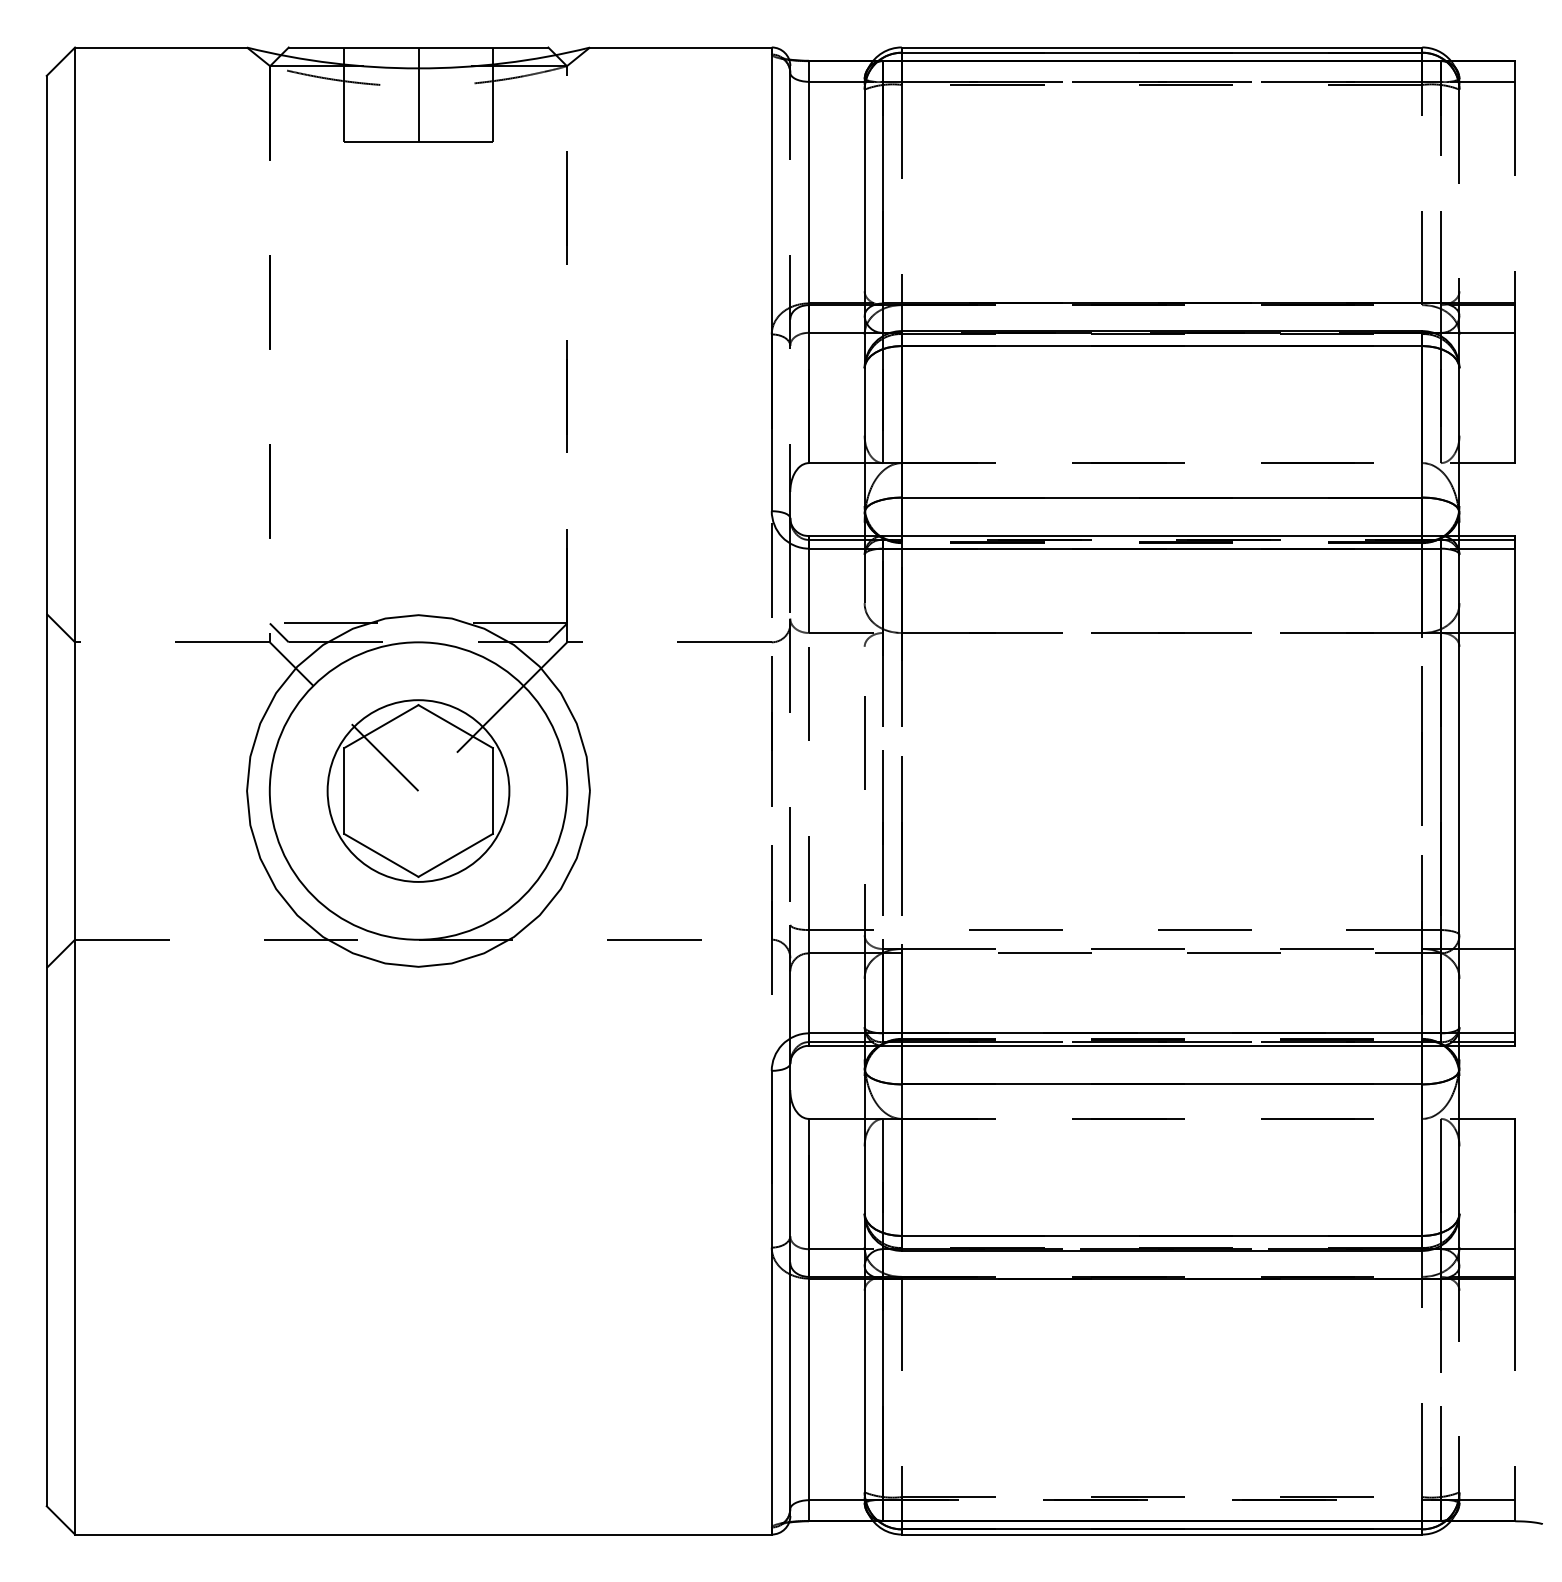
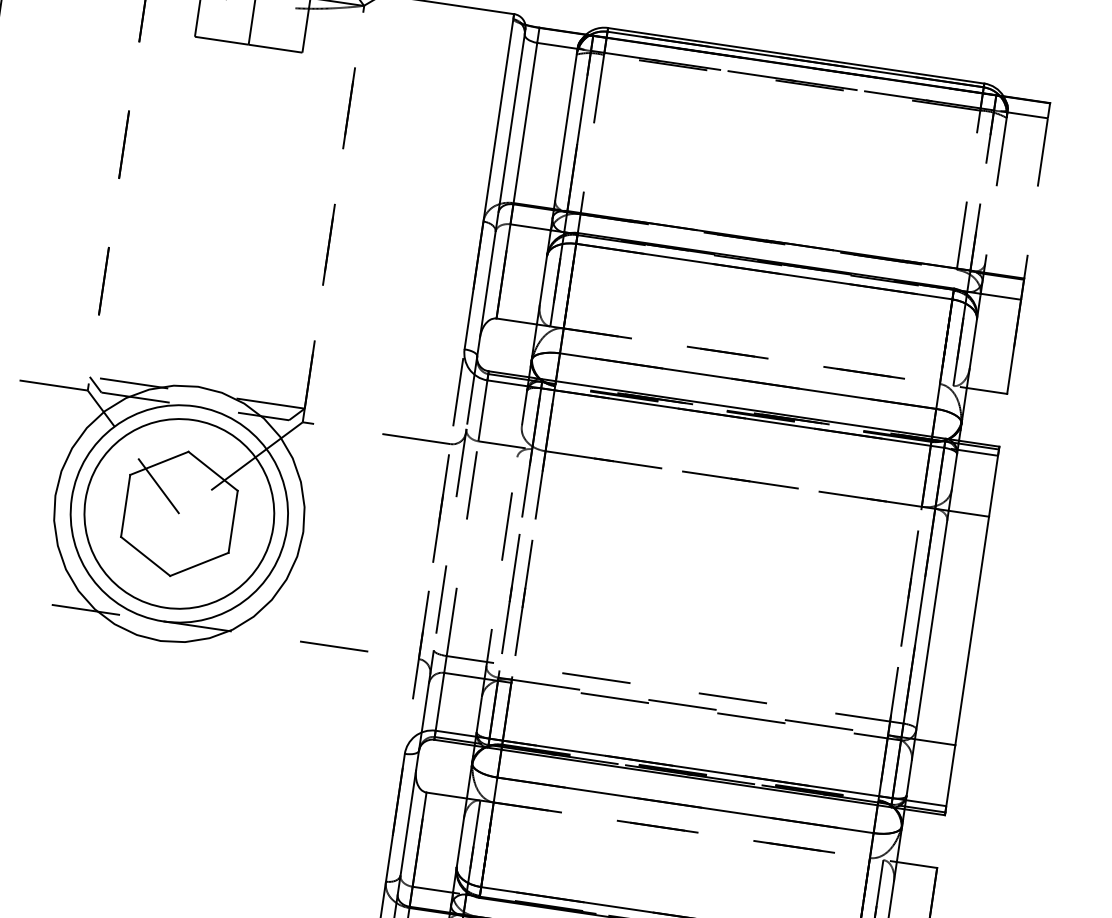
line: (790, 292) -> (501, 193), dashed -> solid
circle: (418, 790) -> (179, 513), size x1.43

